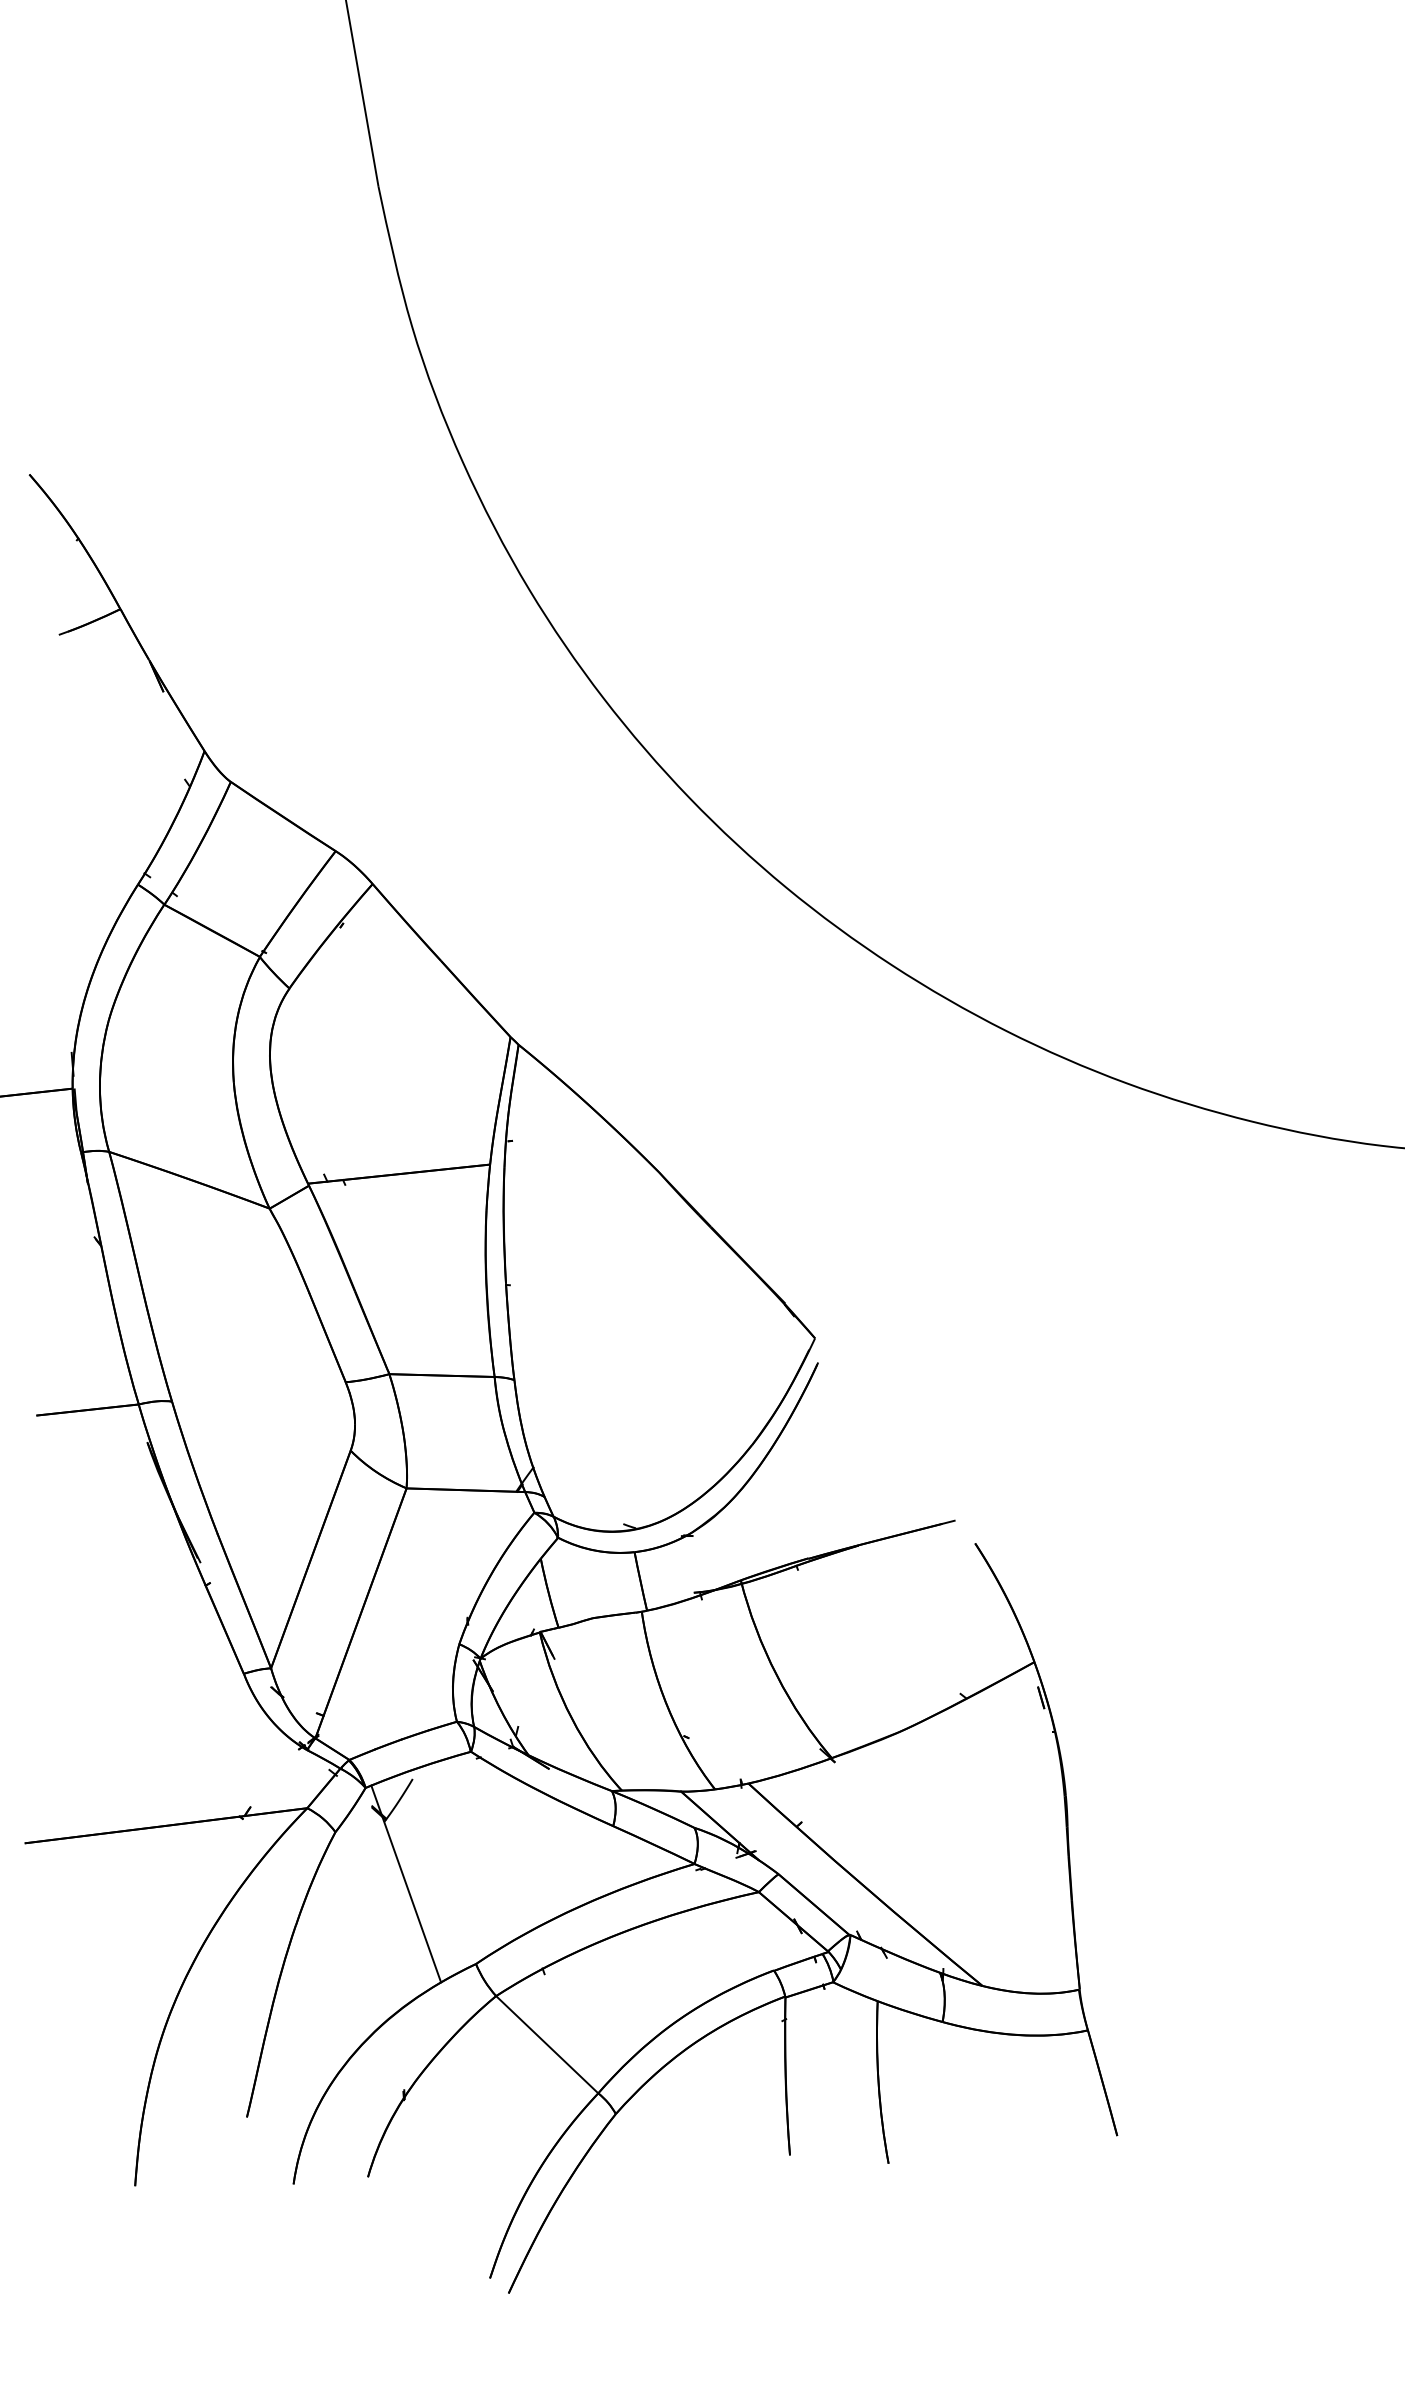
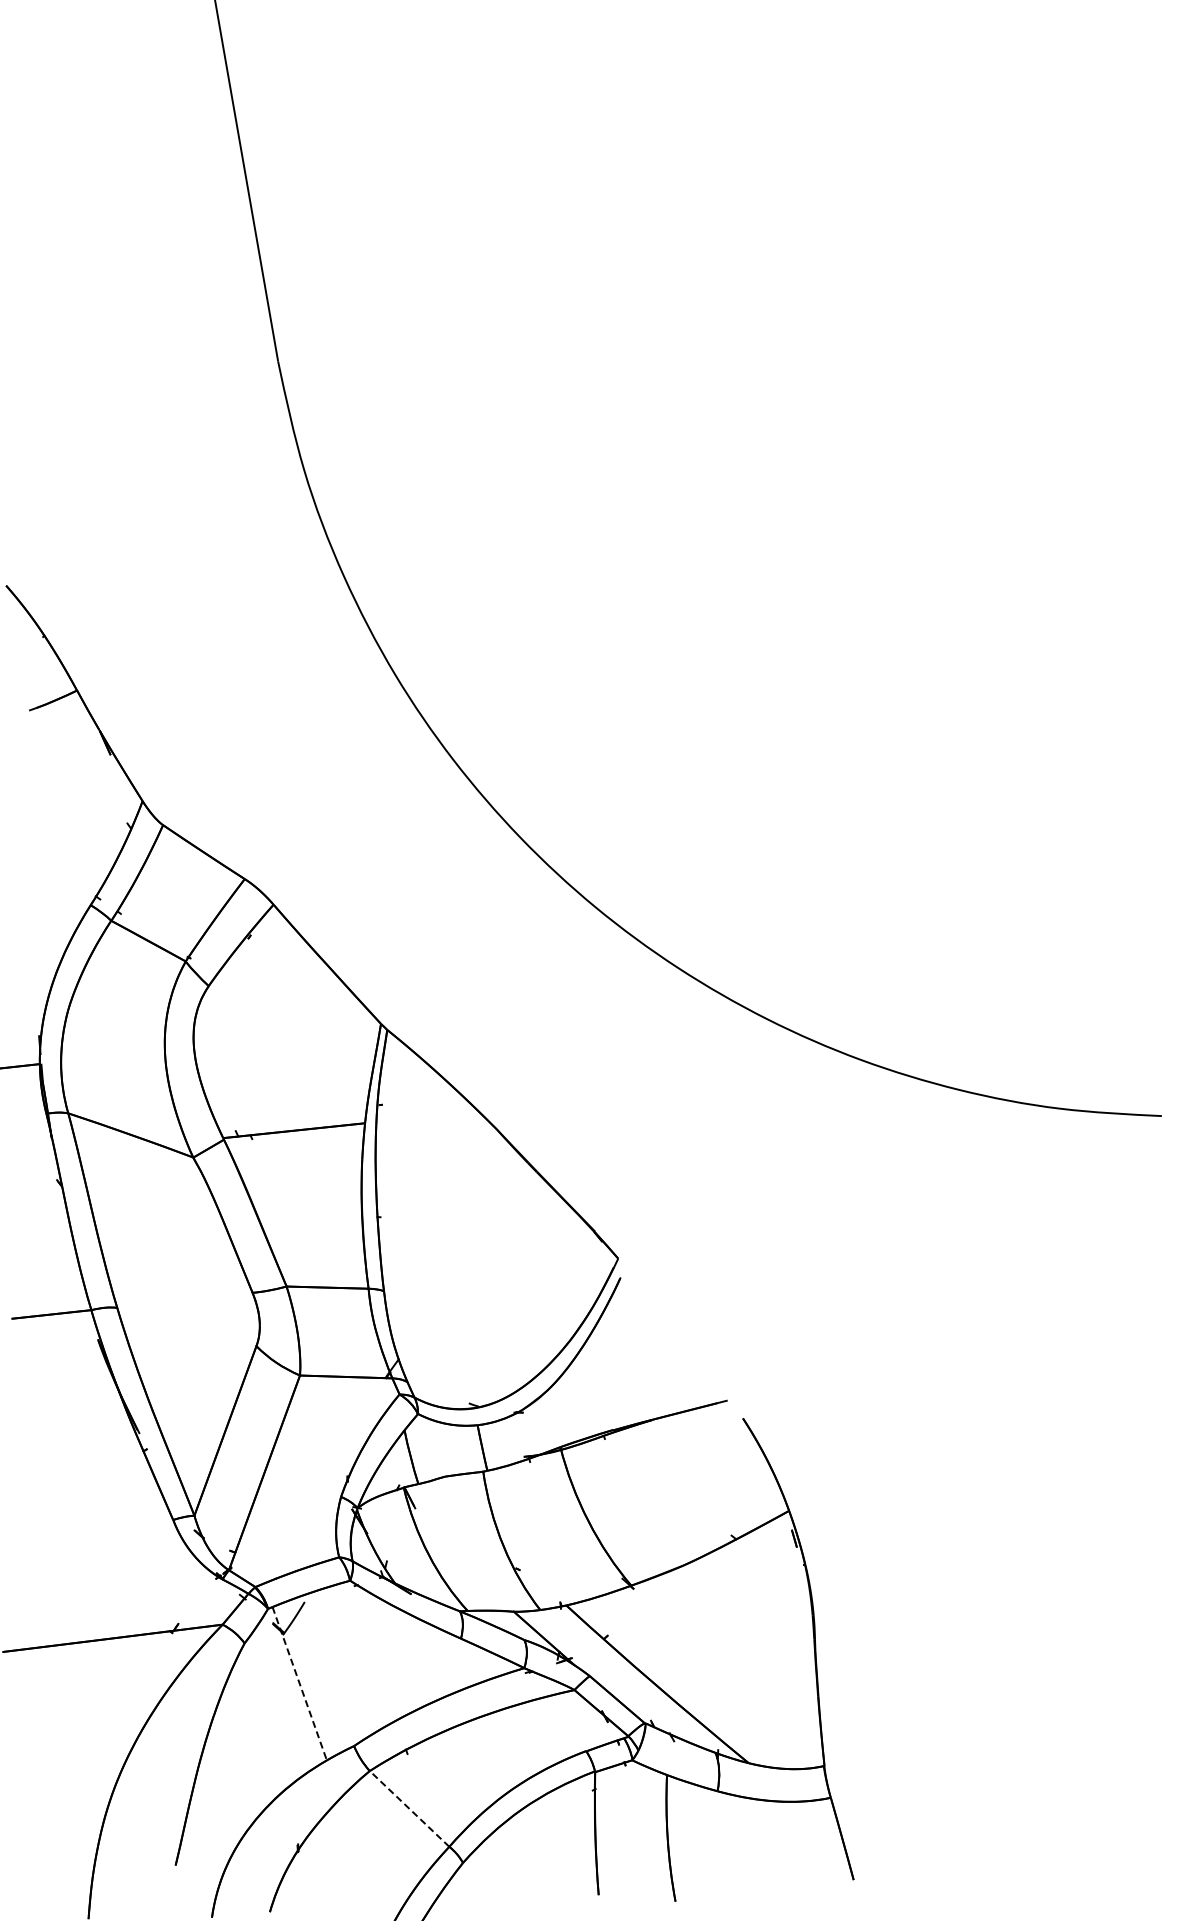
line: (405, 1884) -> (299, 1684), solid -> dashed
line: (547, 2044) -> (409, 1808), solid -> dashed

